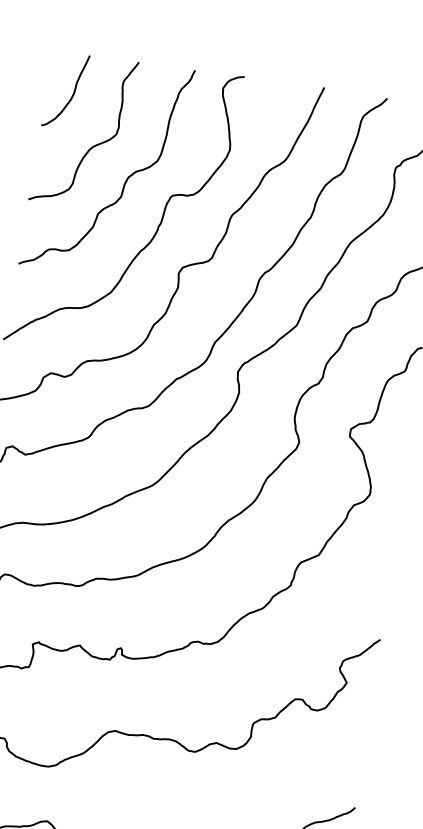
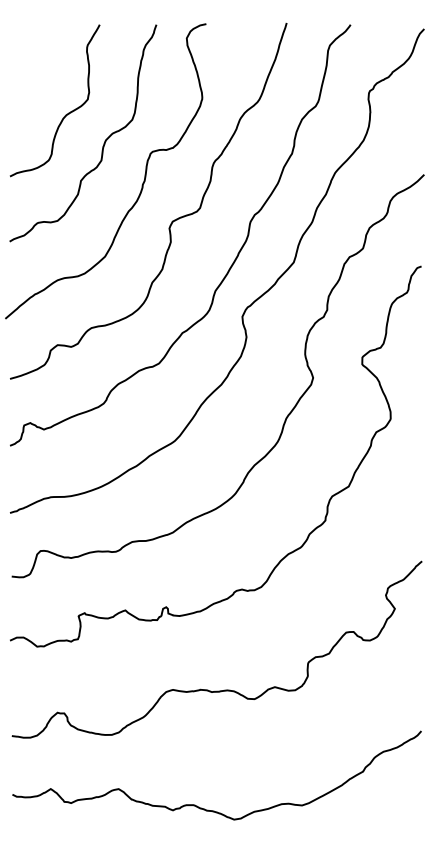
curve: (72, 93) -> (38, 65), removed

